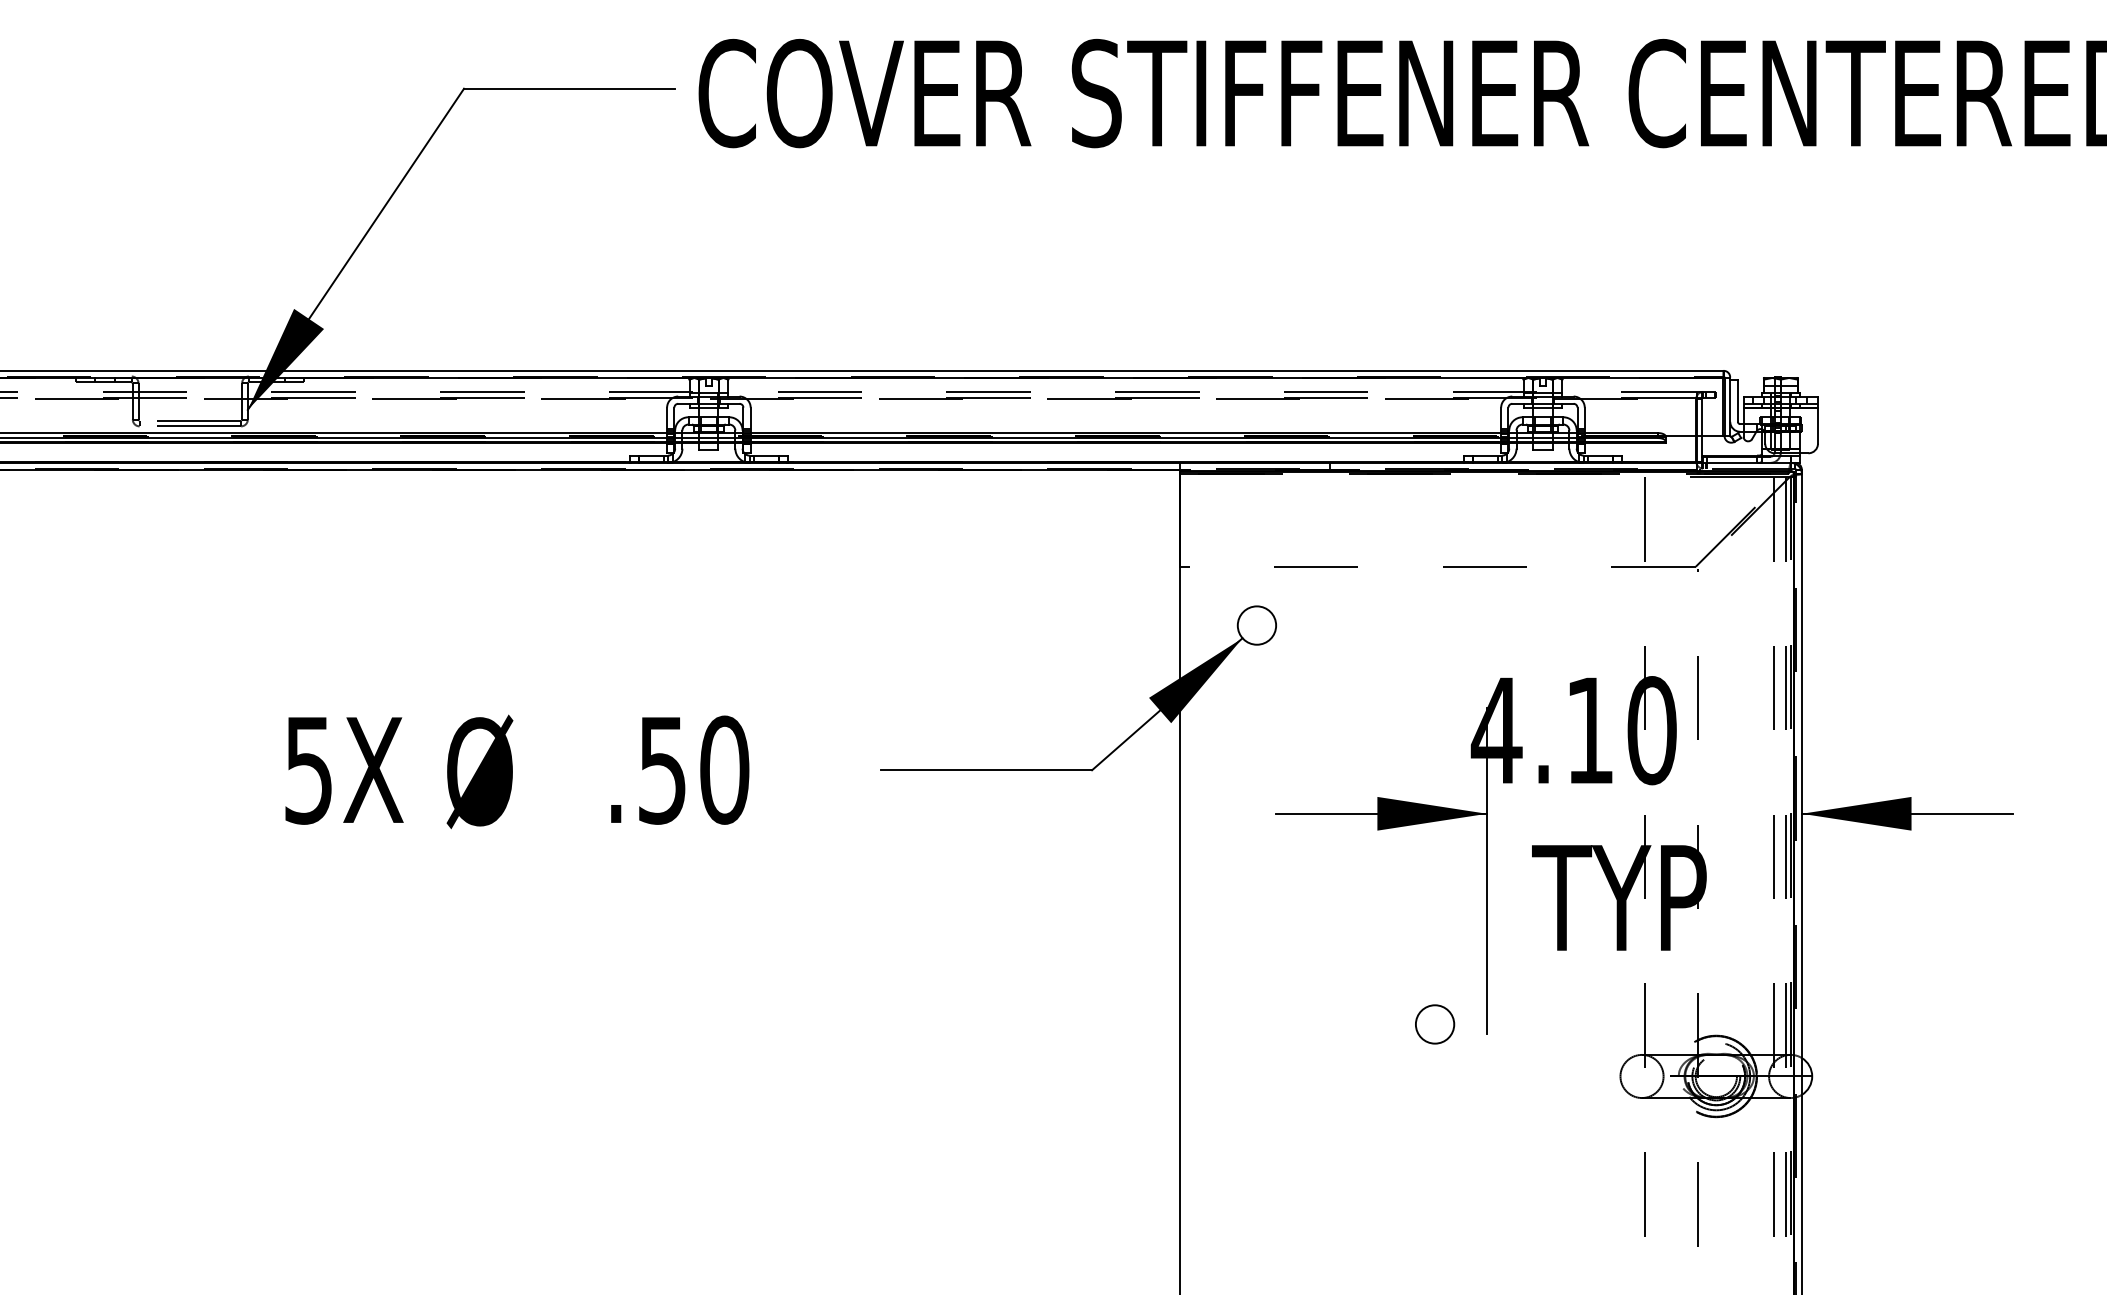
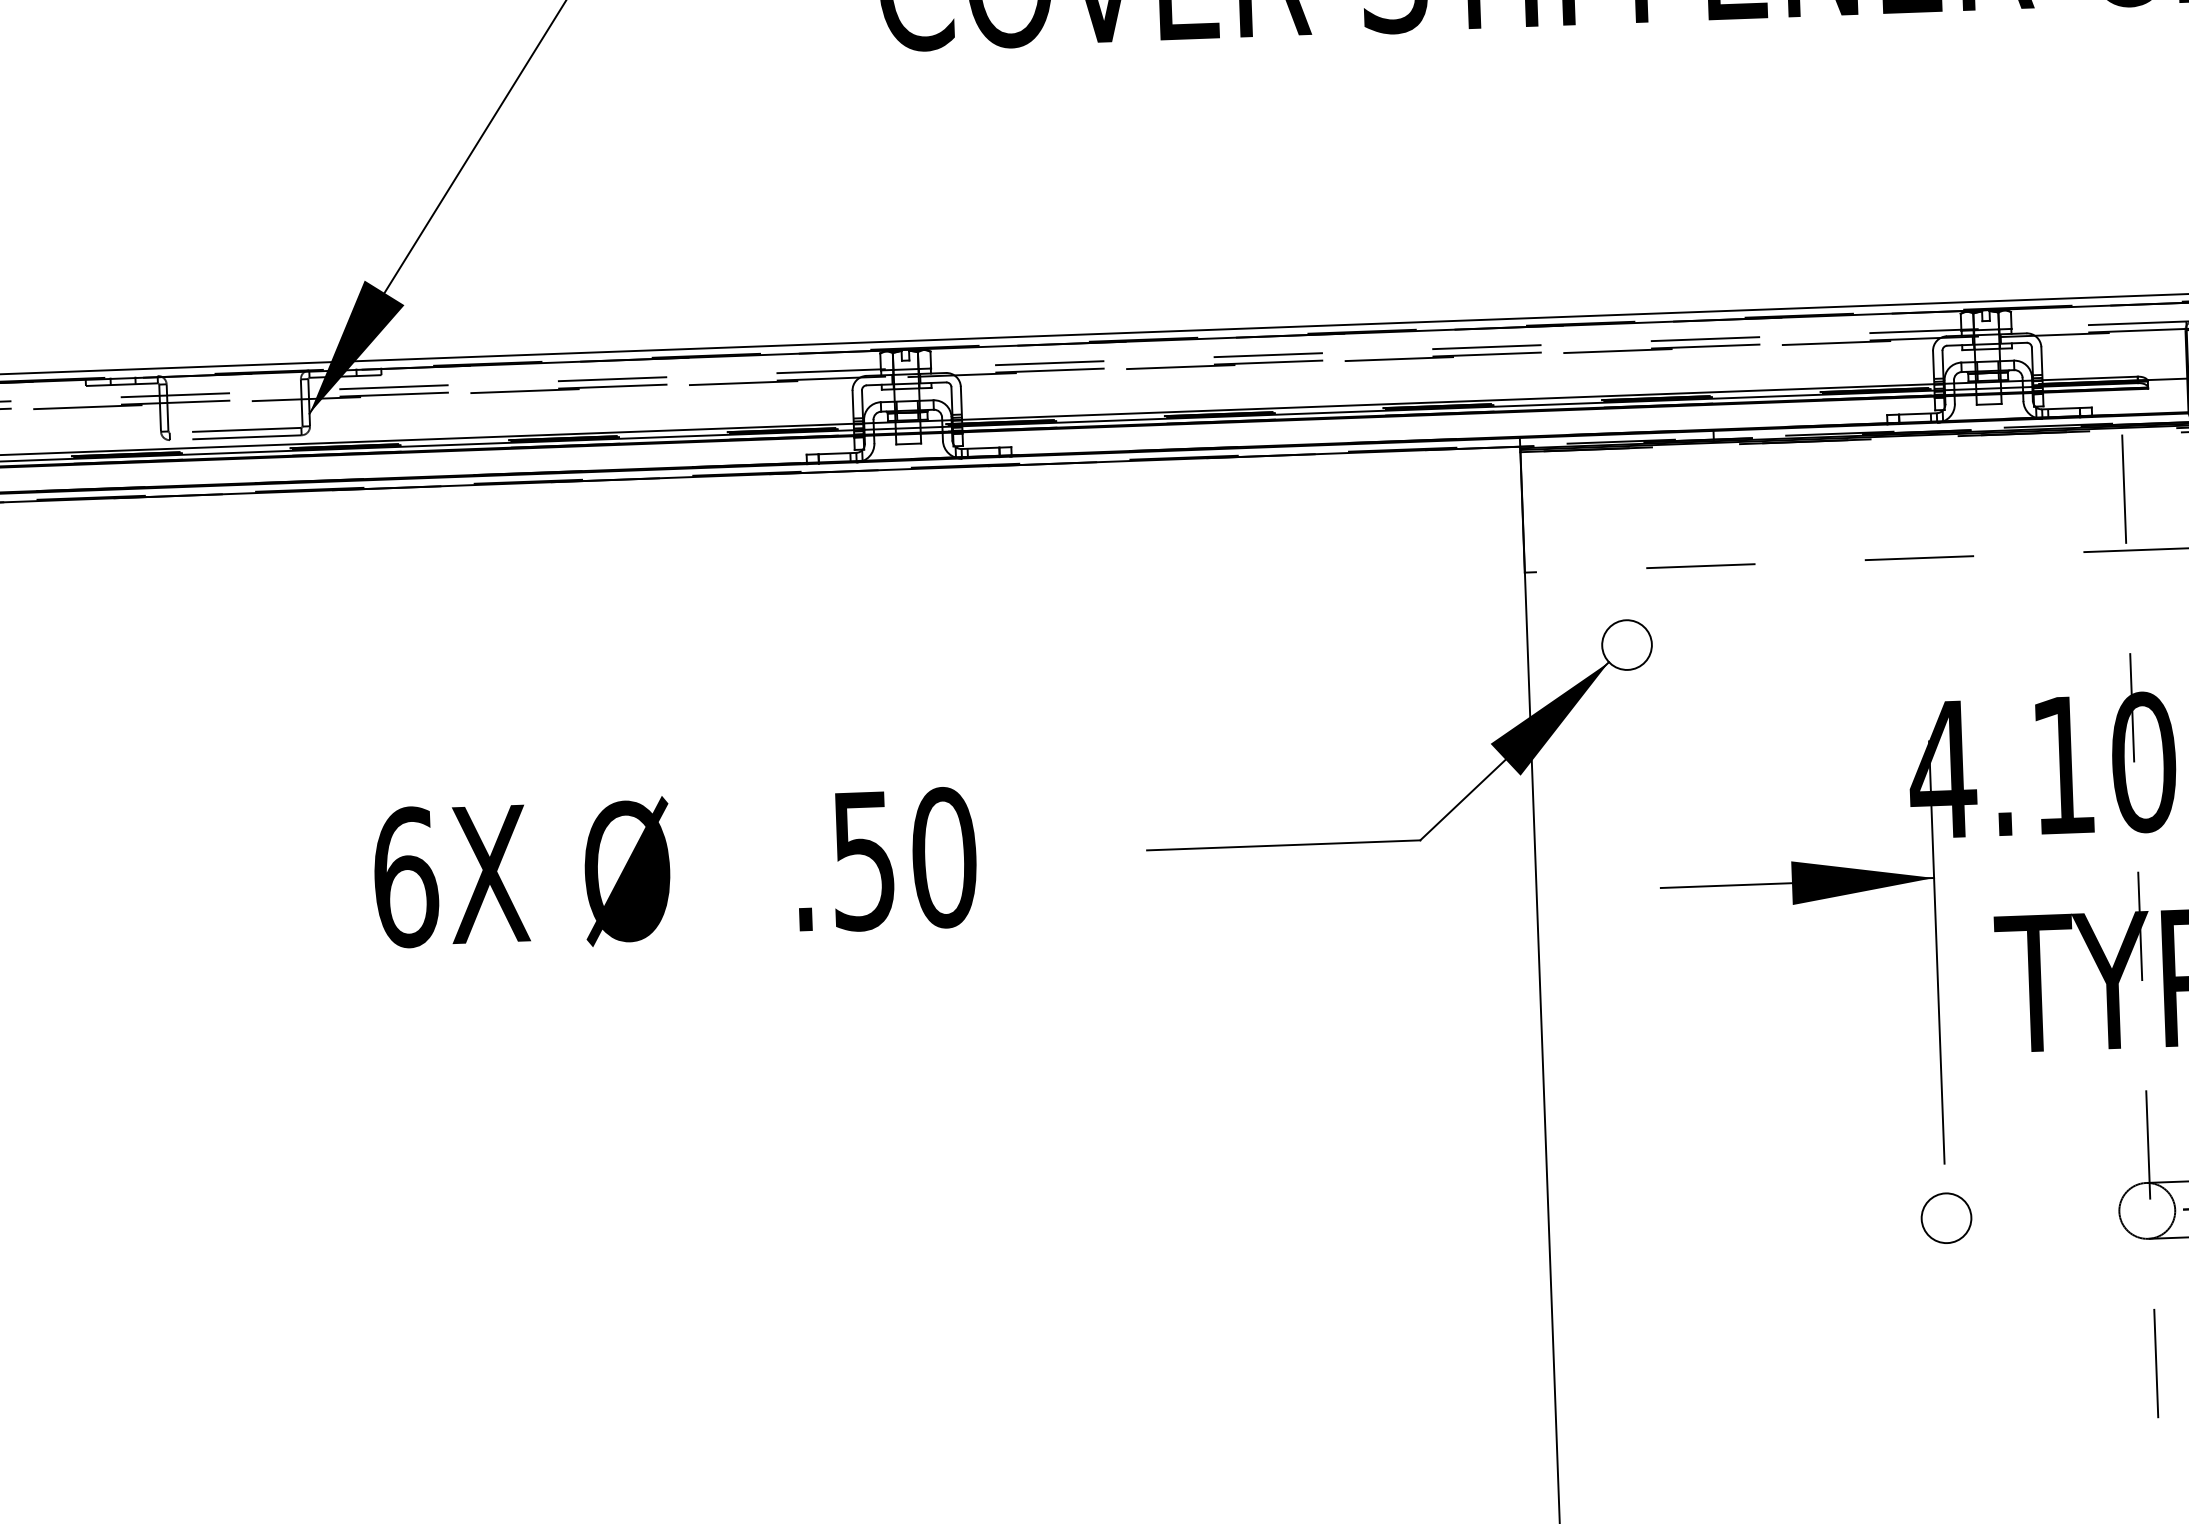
text: (308, 769) -> (405, 876), 5X -> 6X
circle: (1435, 1024) -> (1947, 1218), moved

